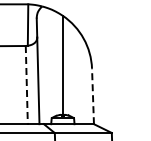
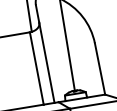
line: (26, 85) -> (36, 68), dashed -> solid
line: (93, 96) -> (100, 68), dashed -> solid

